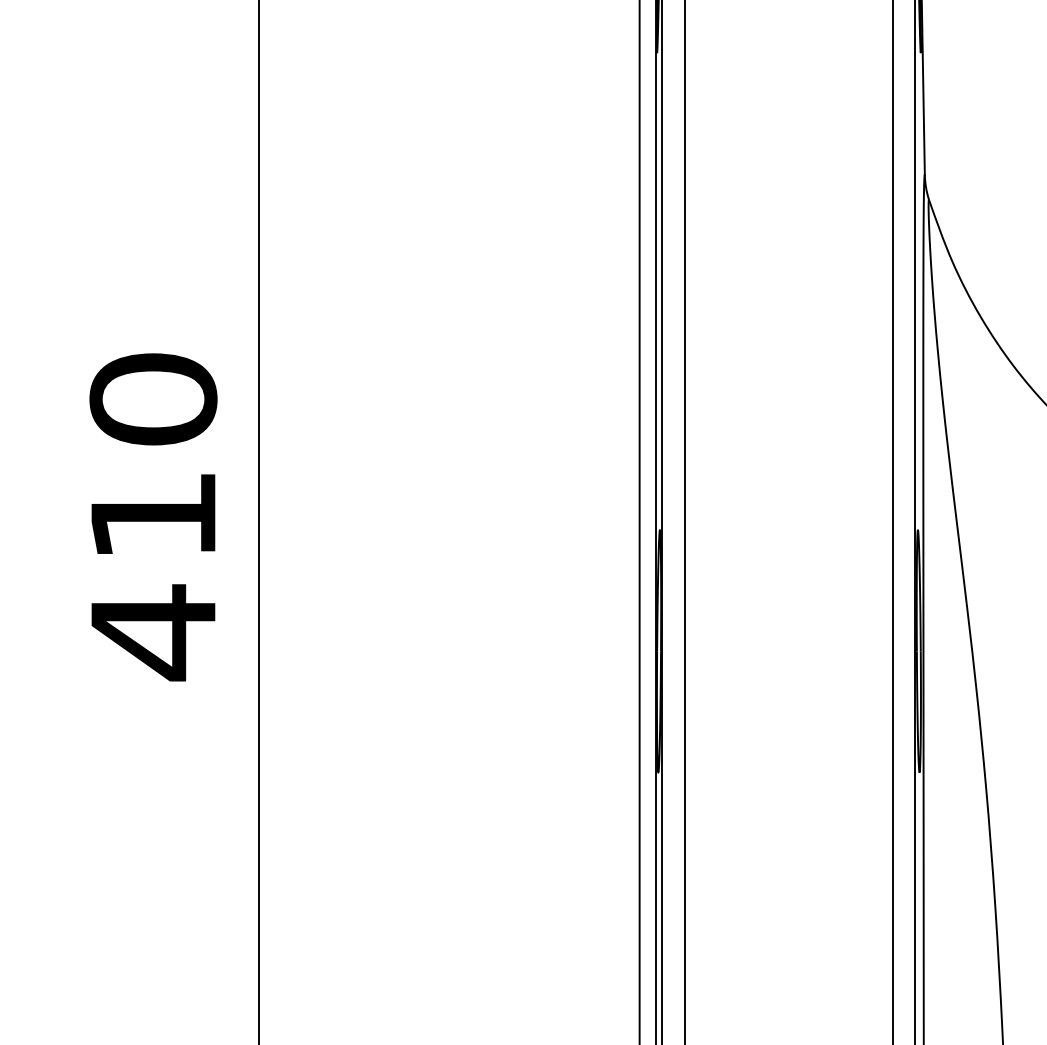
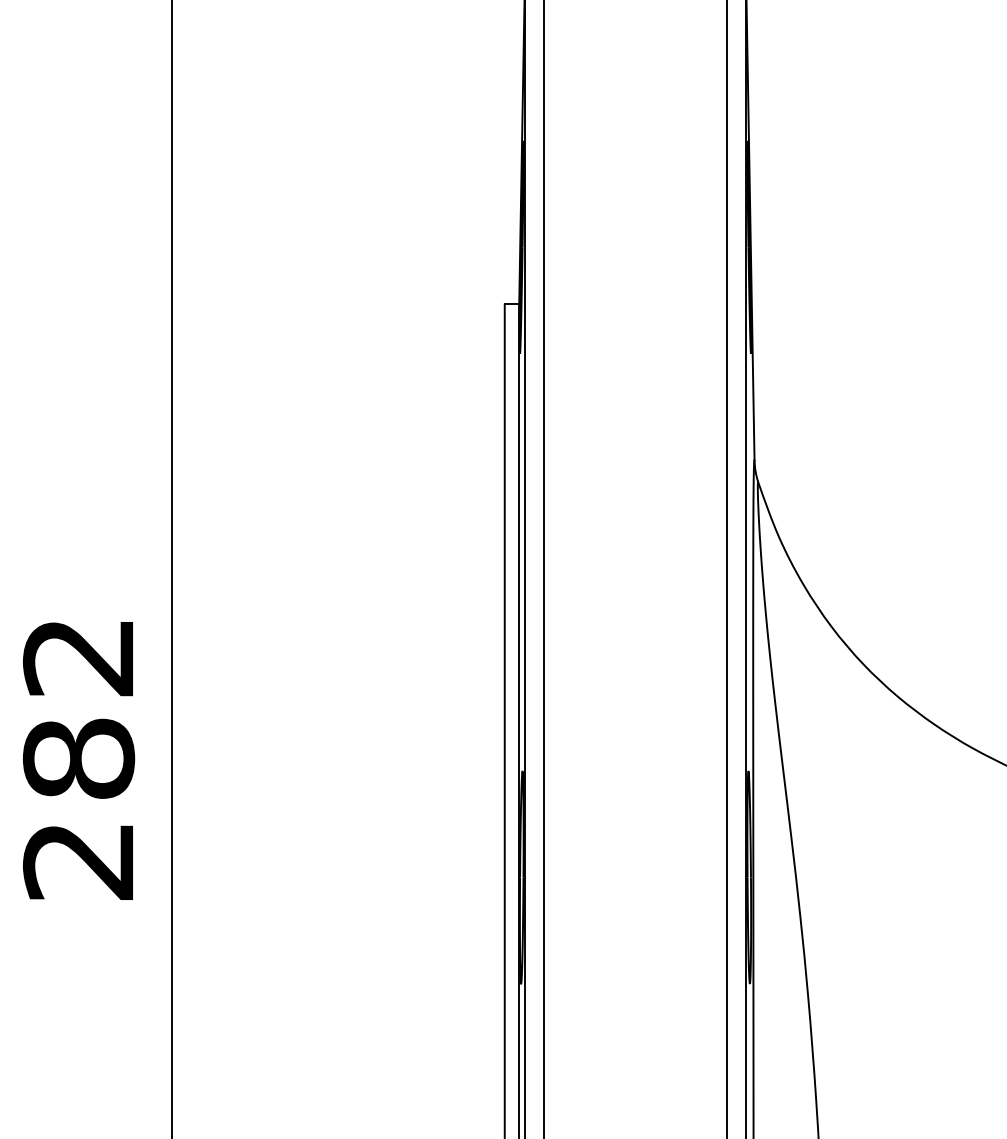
text: (154, 516) -> (79, 759), 410 -> 282

